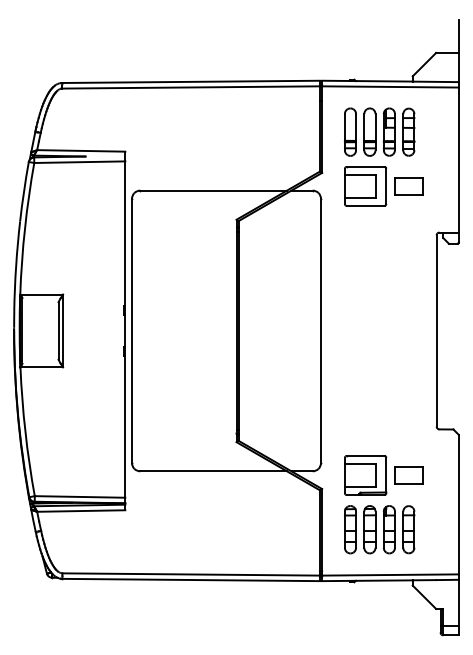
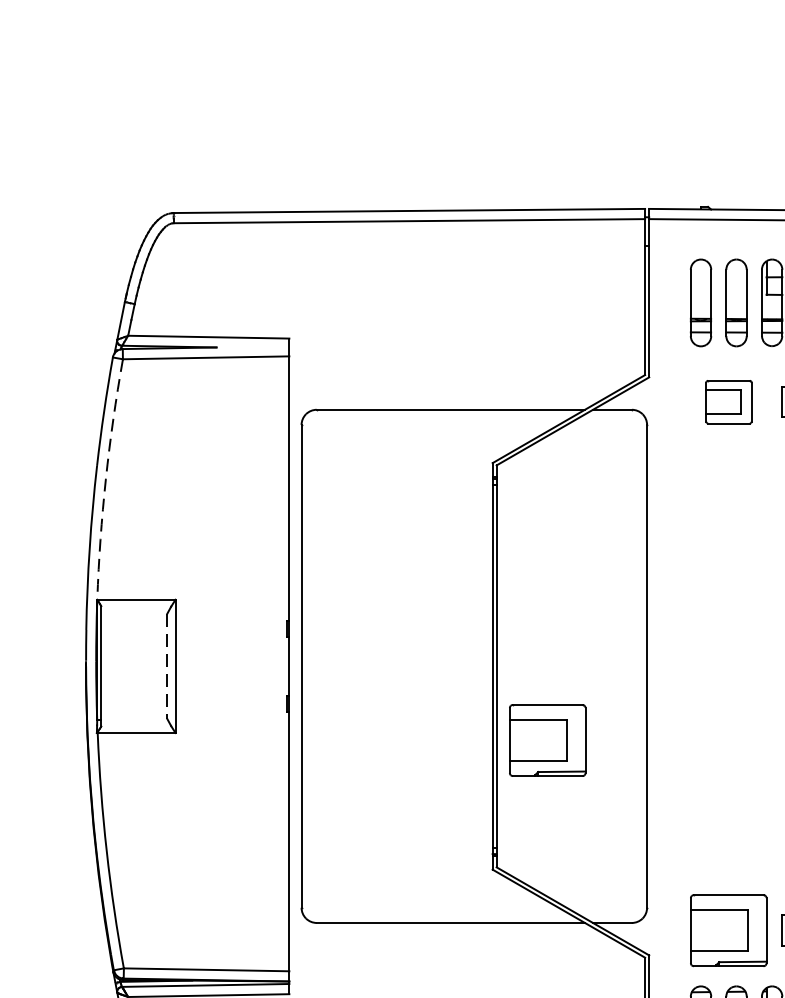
part: (365, 186) -> (728, 402), size x0.6
arc: (24, 228) -> (105, 479), solid -> dashed
line: (58, 330) -> (167, 665), solid -> dashed
part: (266, 371) -> (547, 740), added

